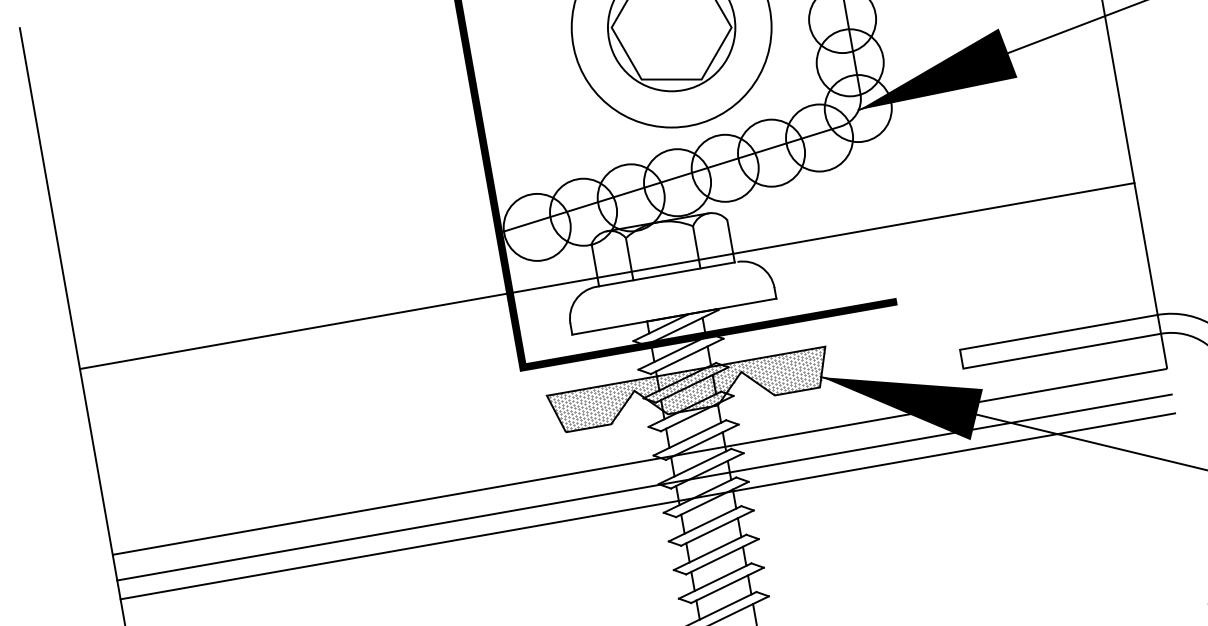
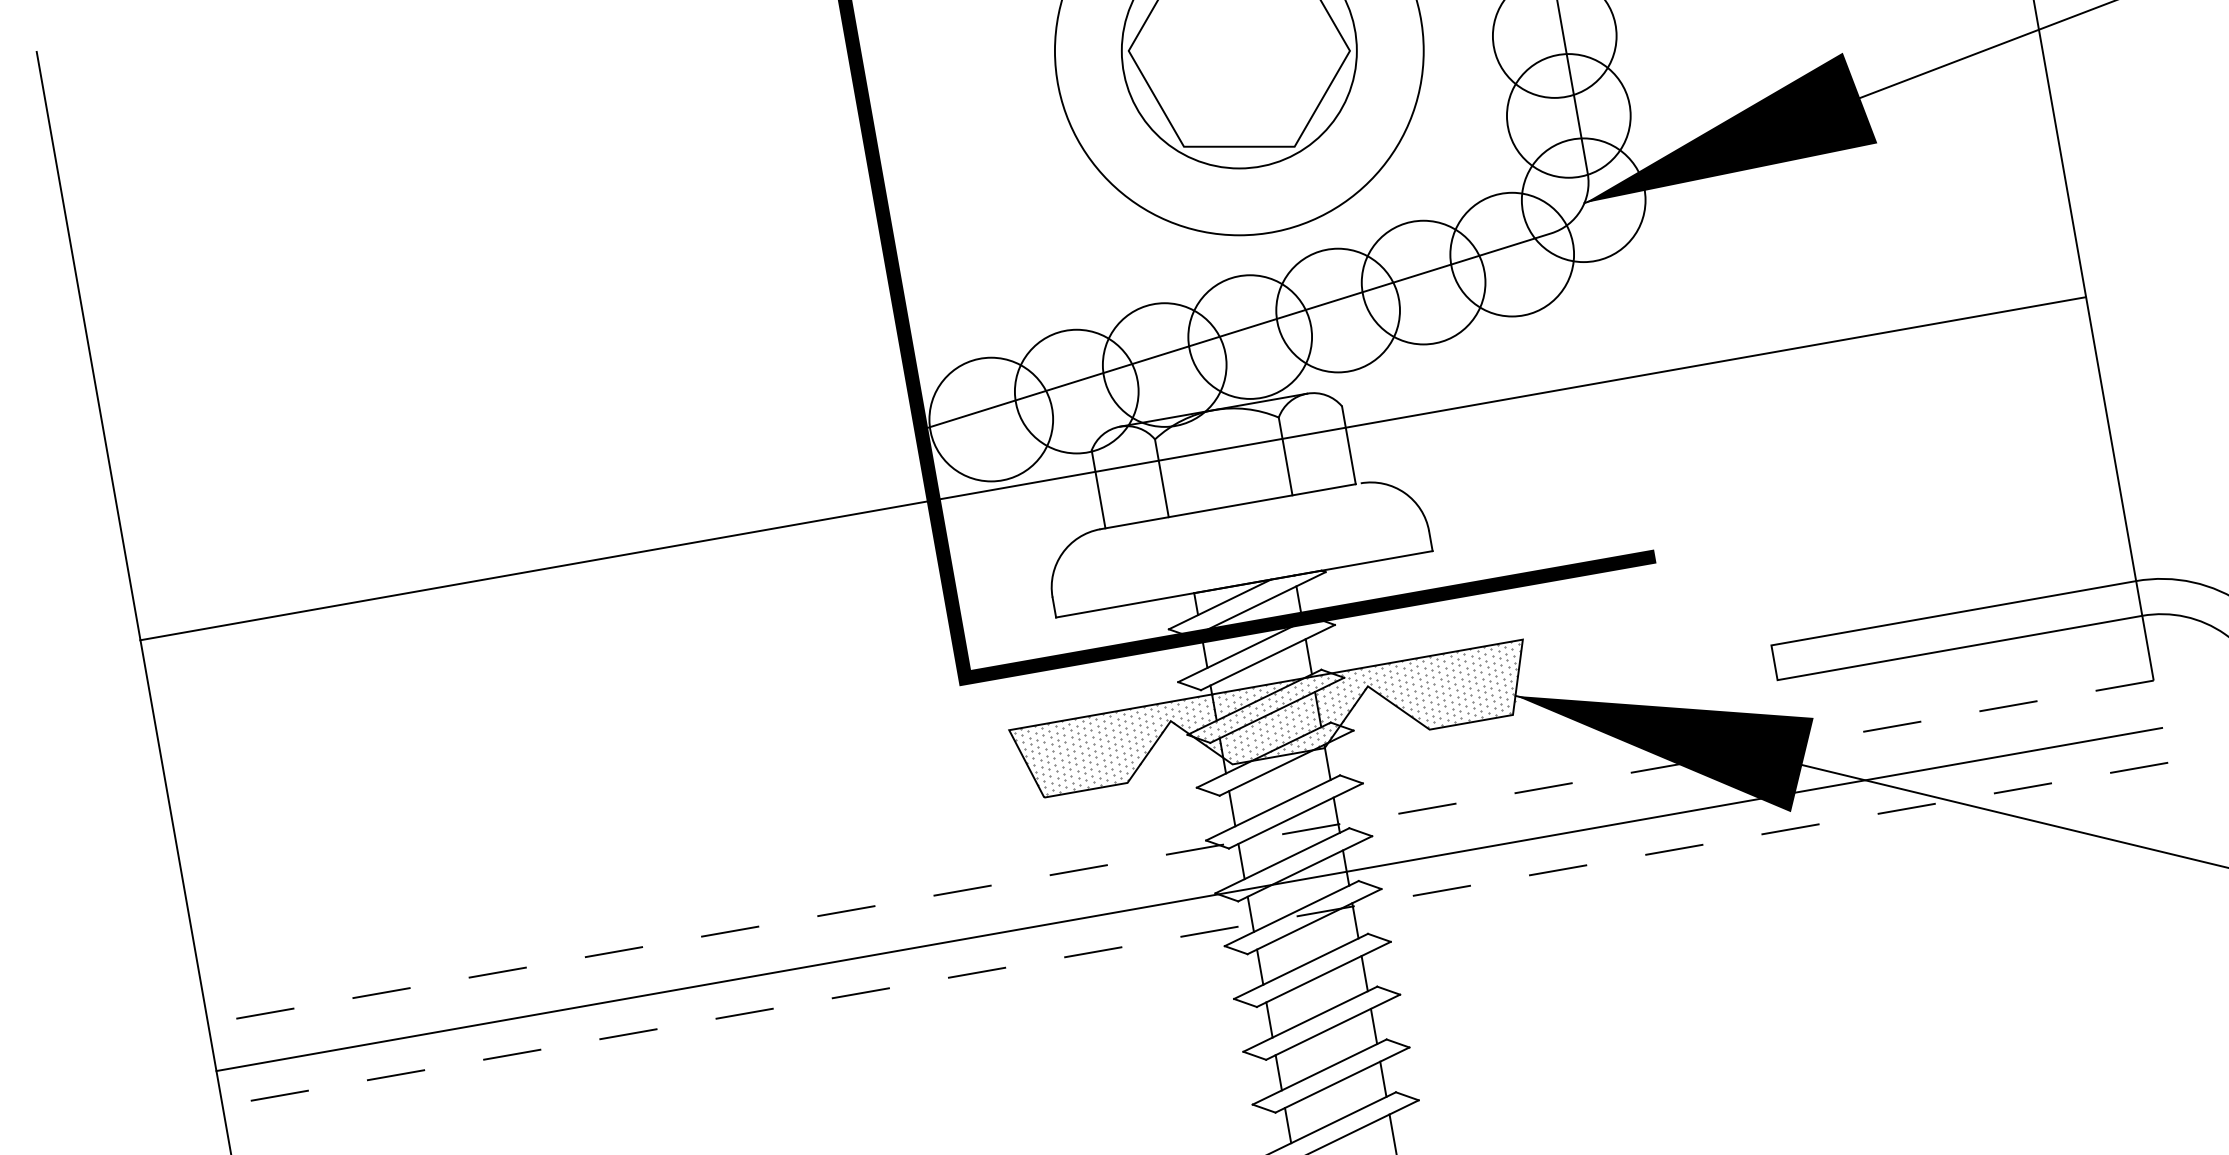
line: (607, 276) -> (1113, 469), moved
line: (639, 461) -> (1180, 851), solid -> dashed
line: (647, 506) -> (1194, 934), solid -> dashed

